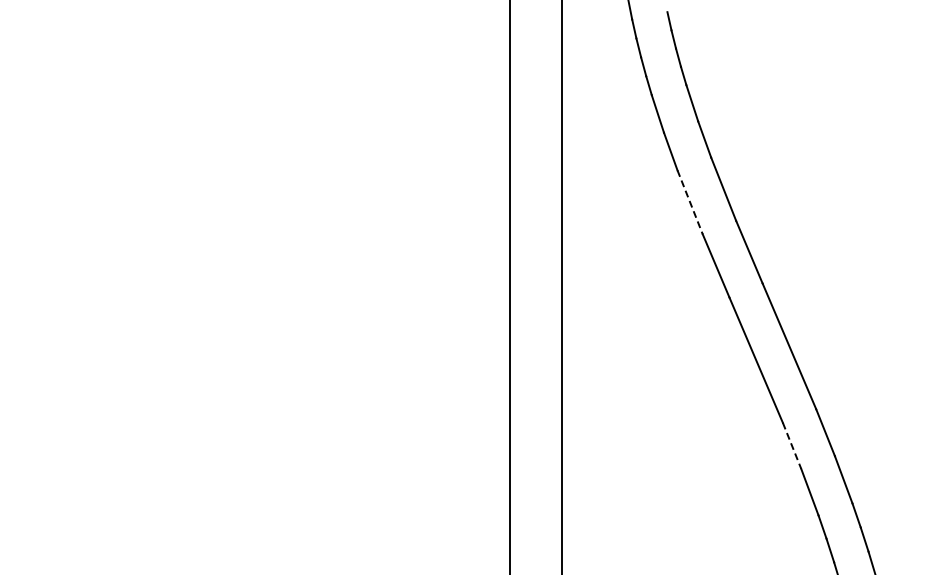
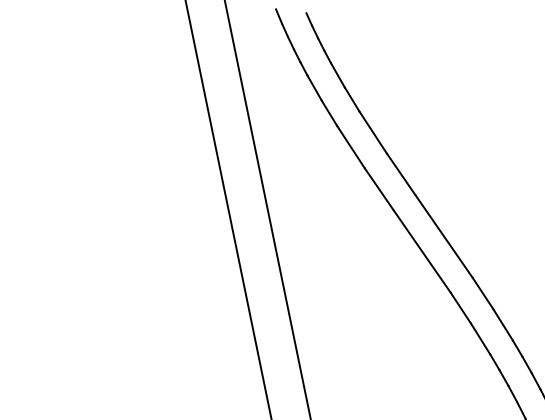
line: (690, 202) -> (351, 147), dashed -> solid
line: (792, 445) -> (461, 307), dashed -> solid

